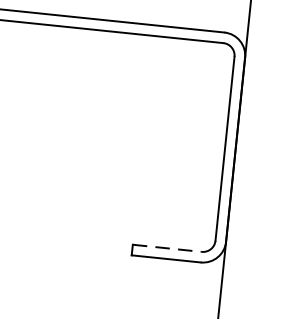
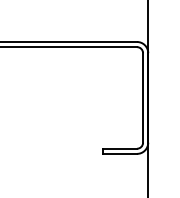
line: (167, 247) -> (120, 148), dashed -> solid

